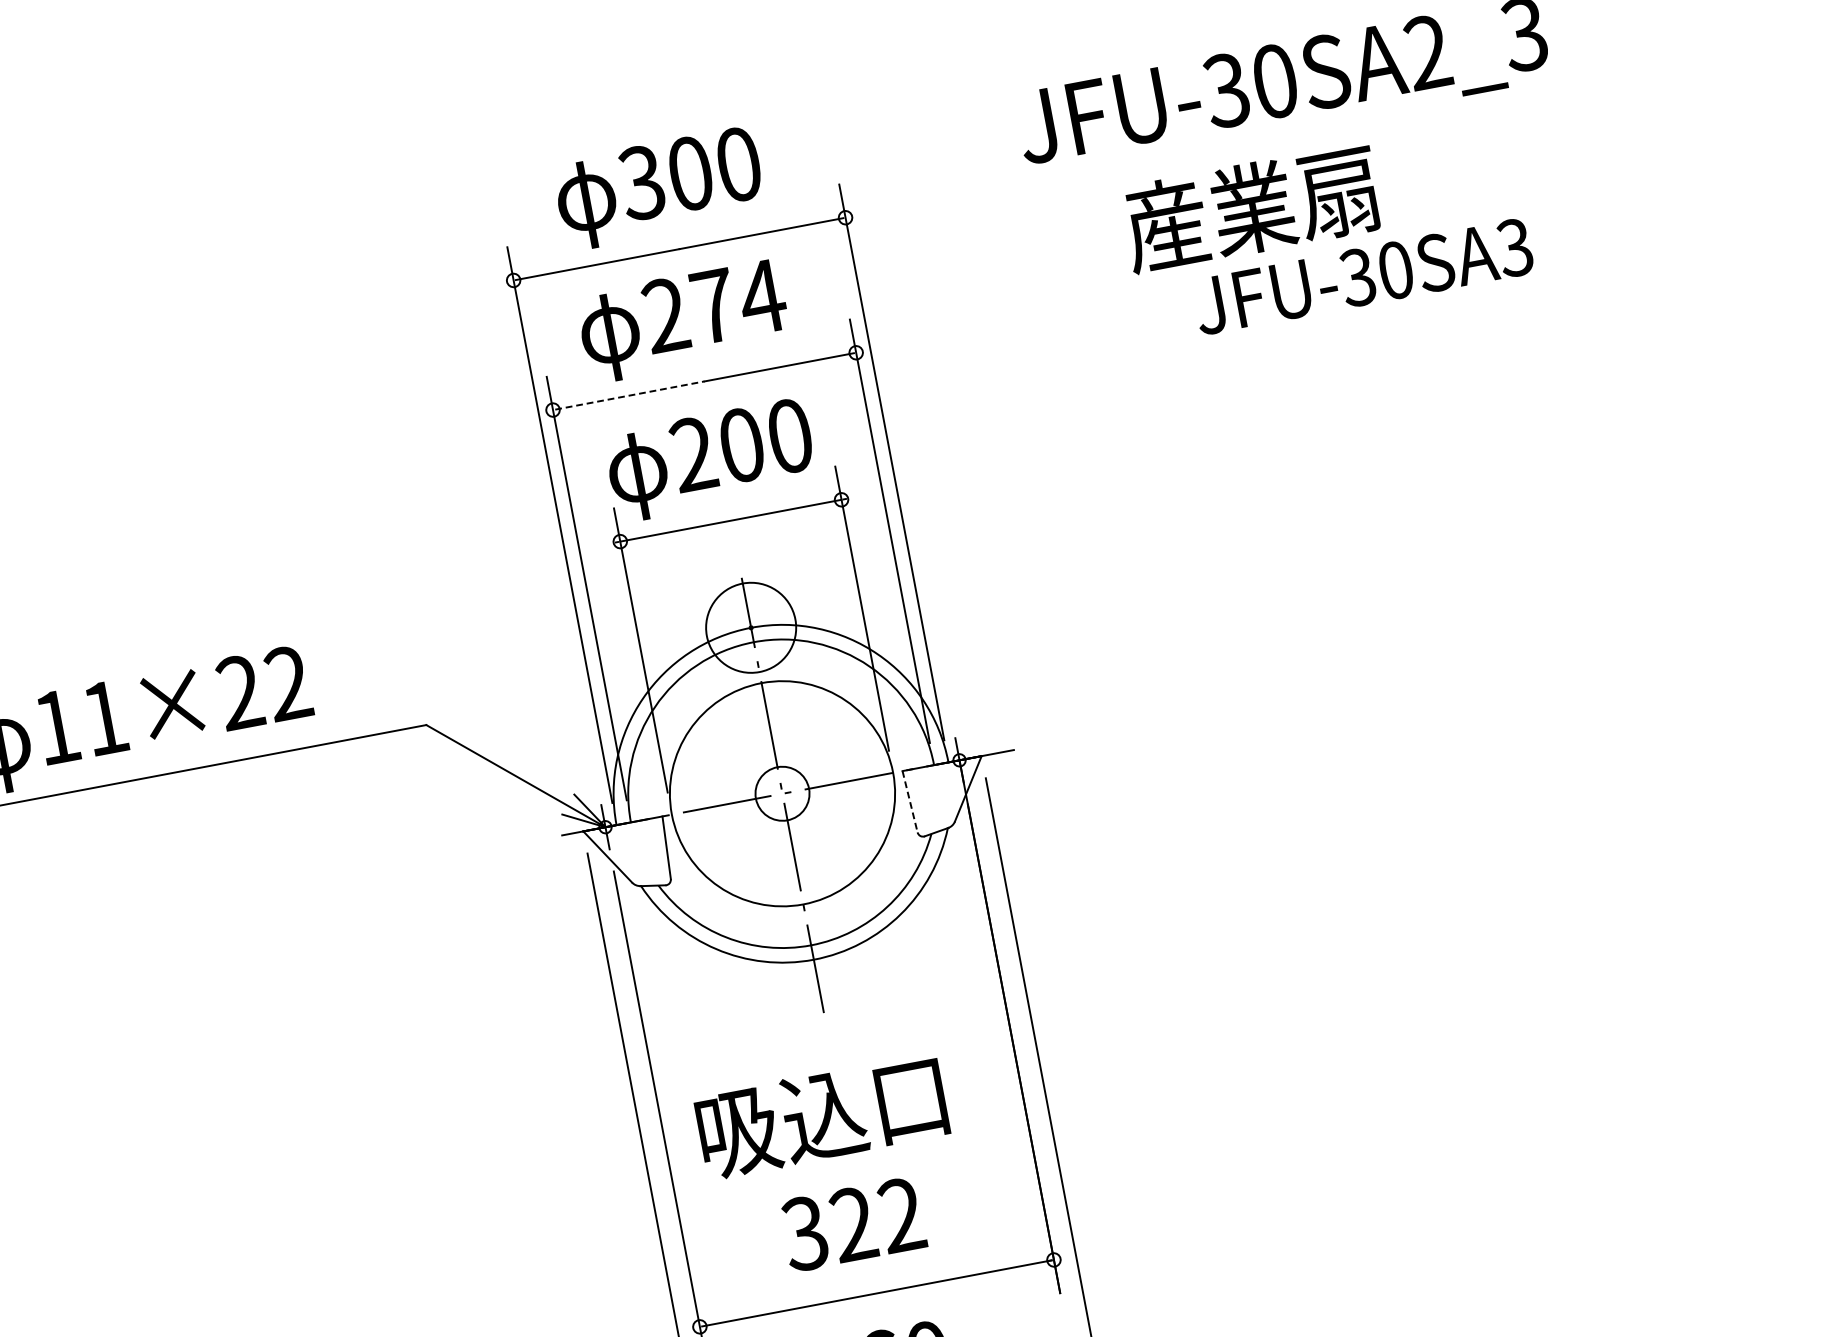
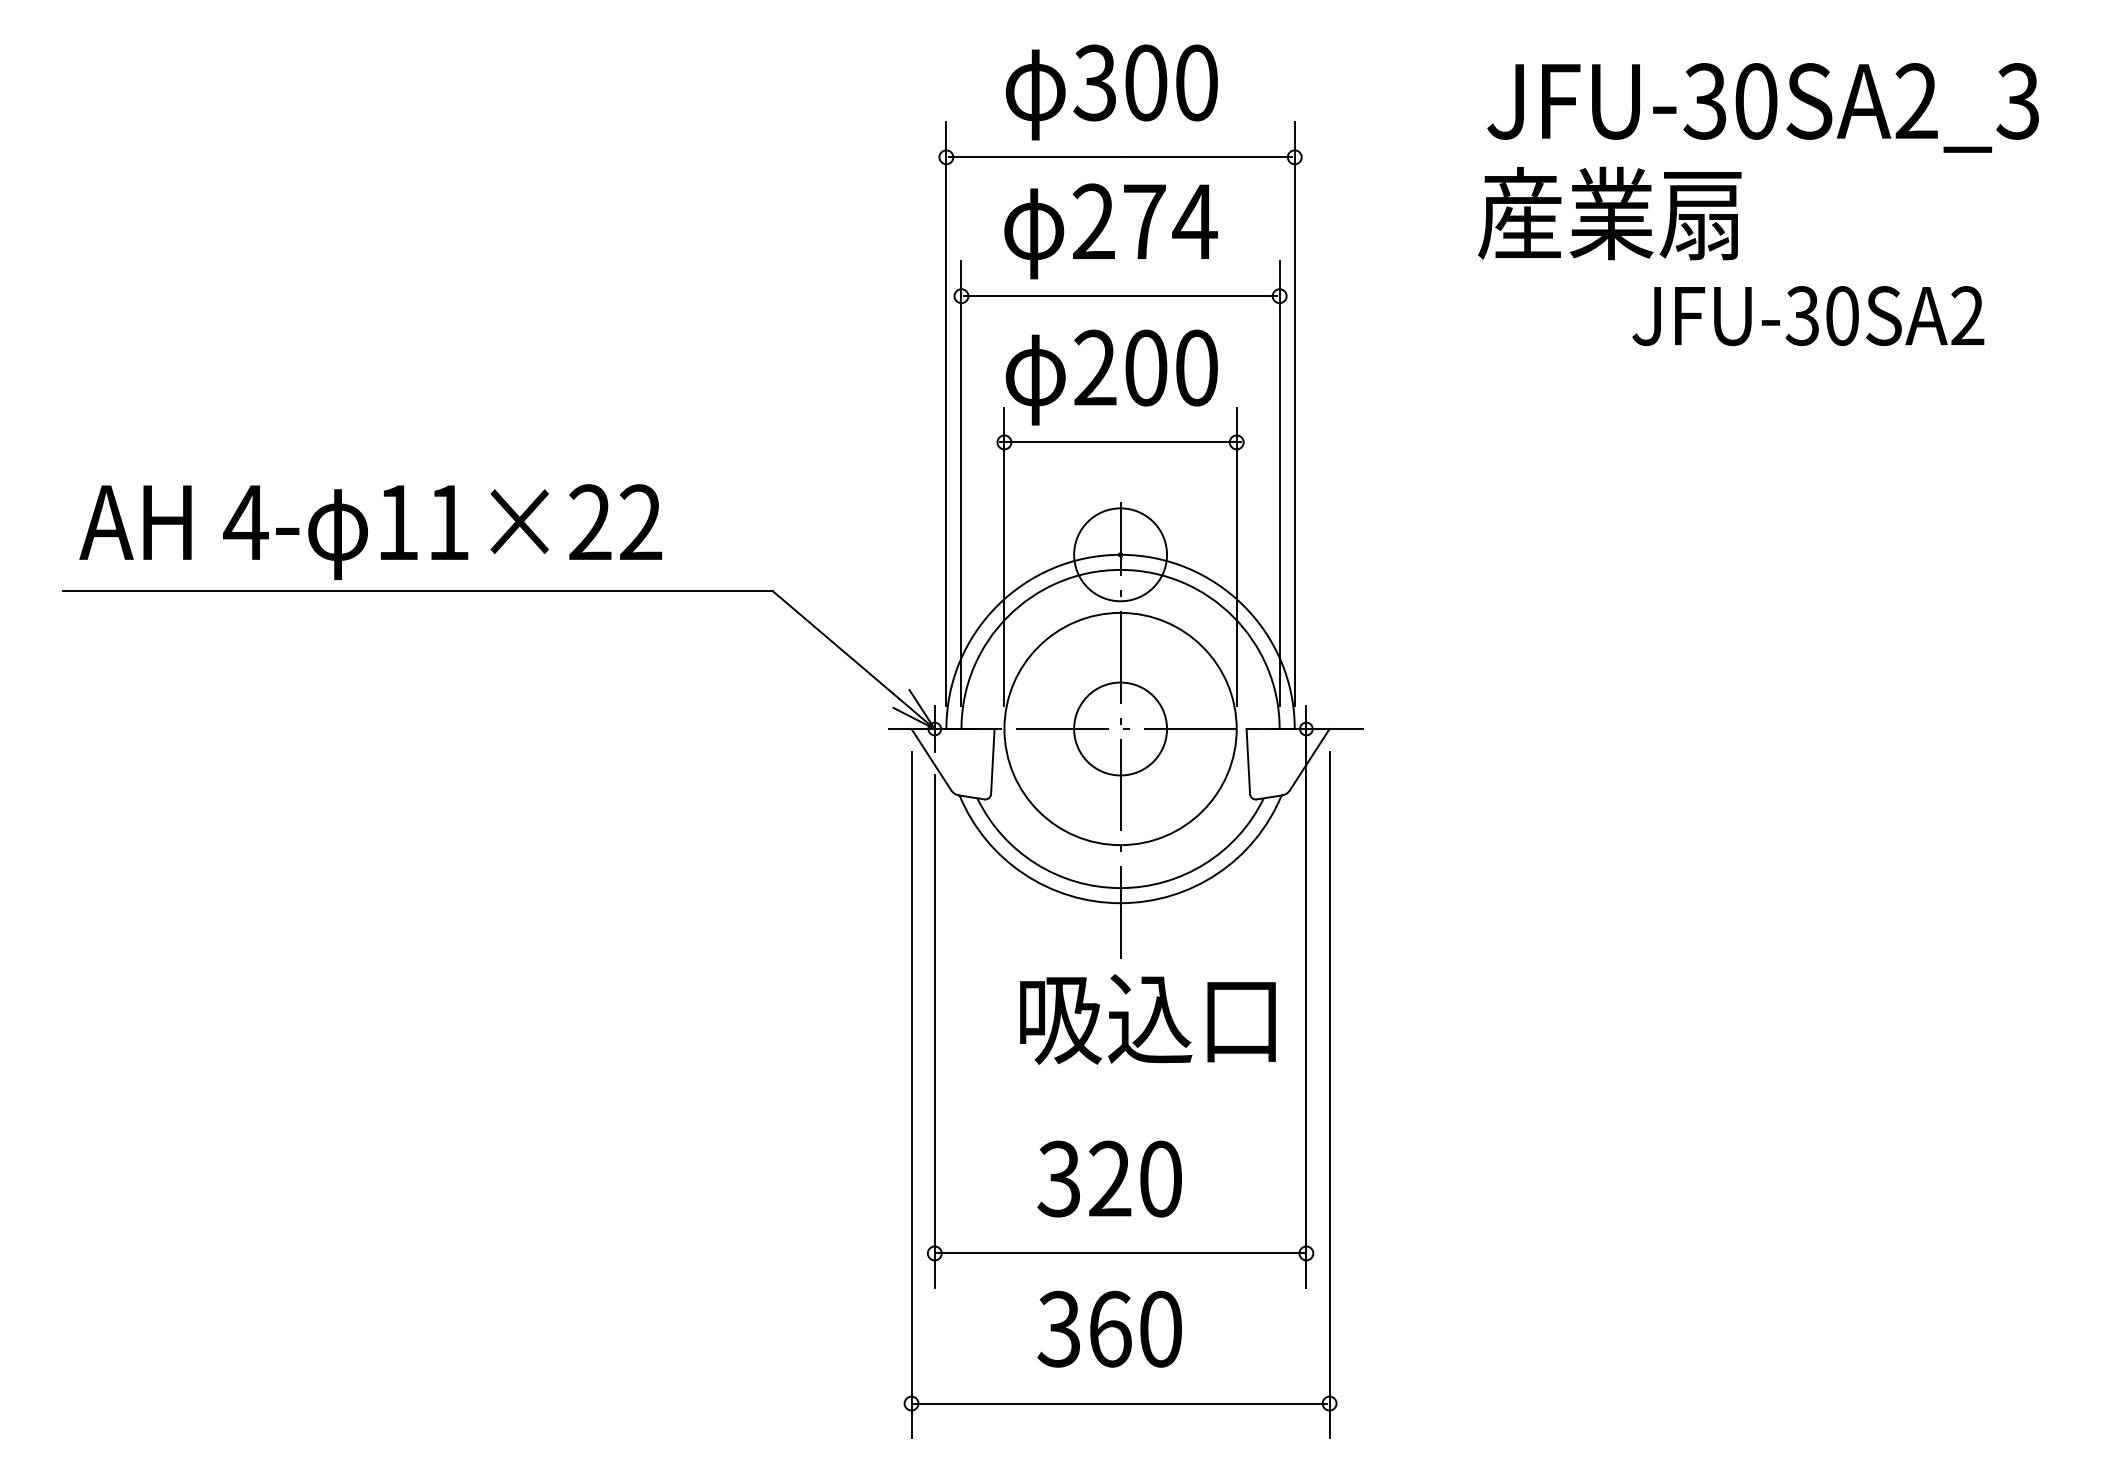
text: (1251, 208) -> (1609, 213), moved
text: (1515, 248) -> (1967, 316), JFU-30SA3 -> JFU-30SA2
line: (630, 395) -> (1042, 296), dashed -> solid
circle: (782, 793) -> (1120, 728), size x1.67
line: (910, 801) -> (1248, 761), dashed -> solid
text: (821, 1116) -> (1147, 1019), moved
text: (901, 1214) -> (1160, 1178), 322 -> 320

